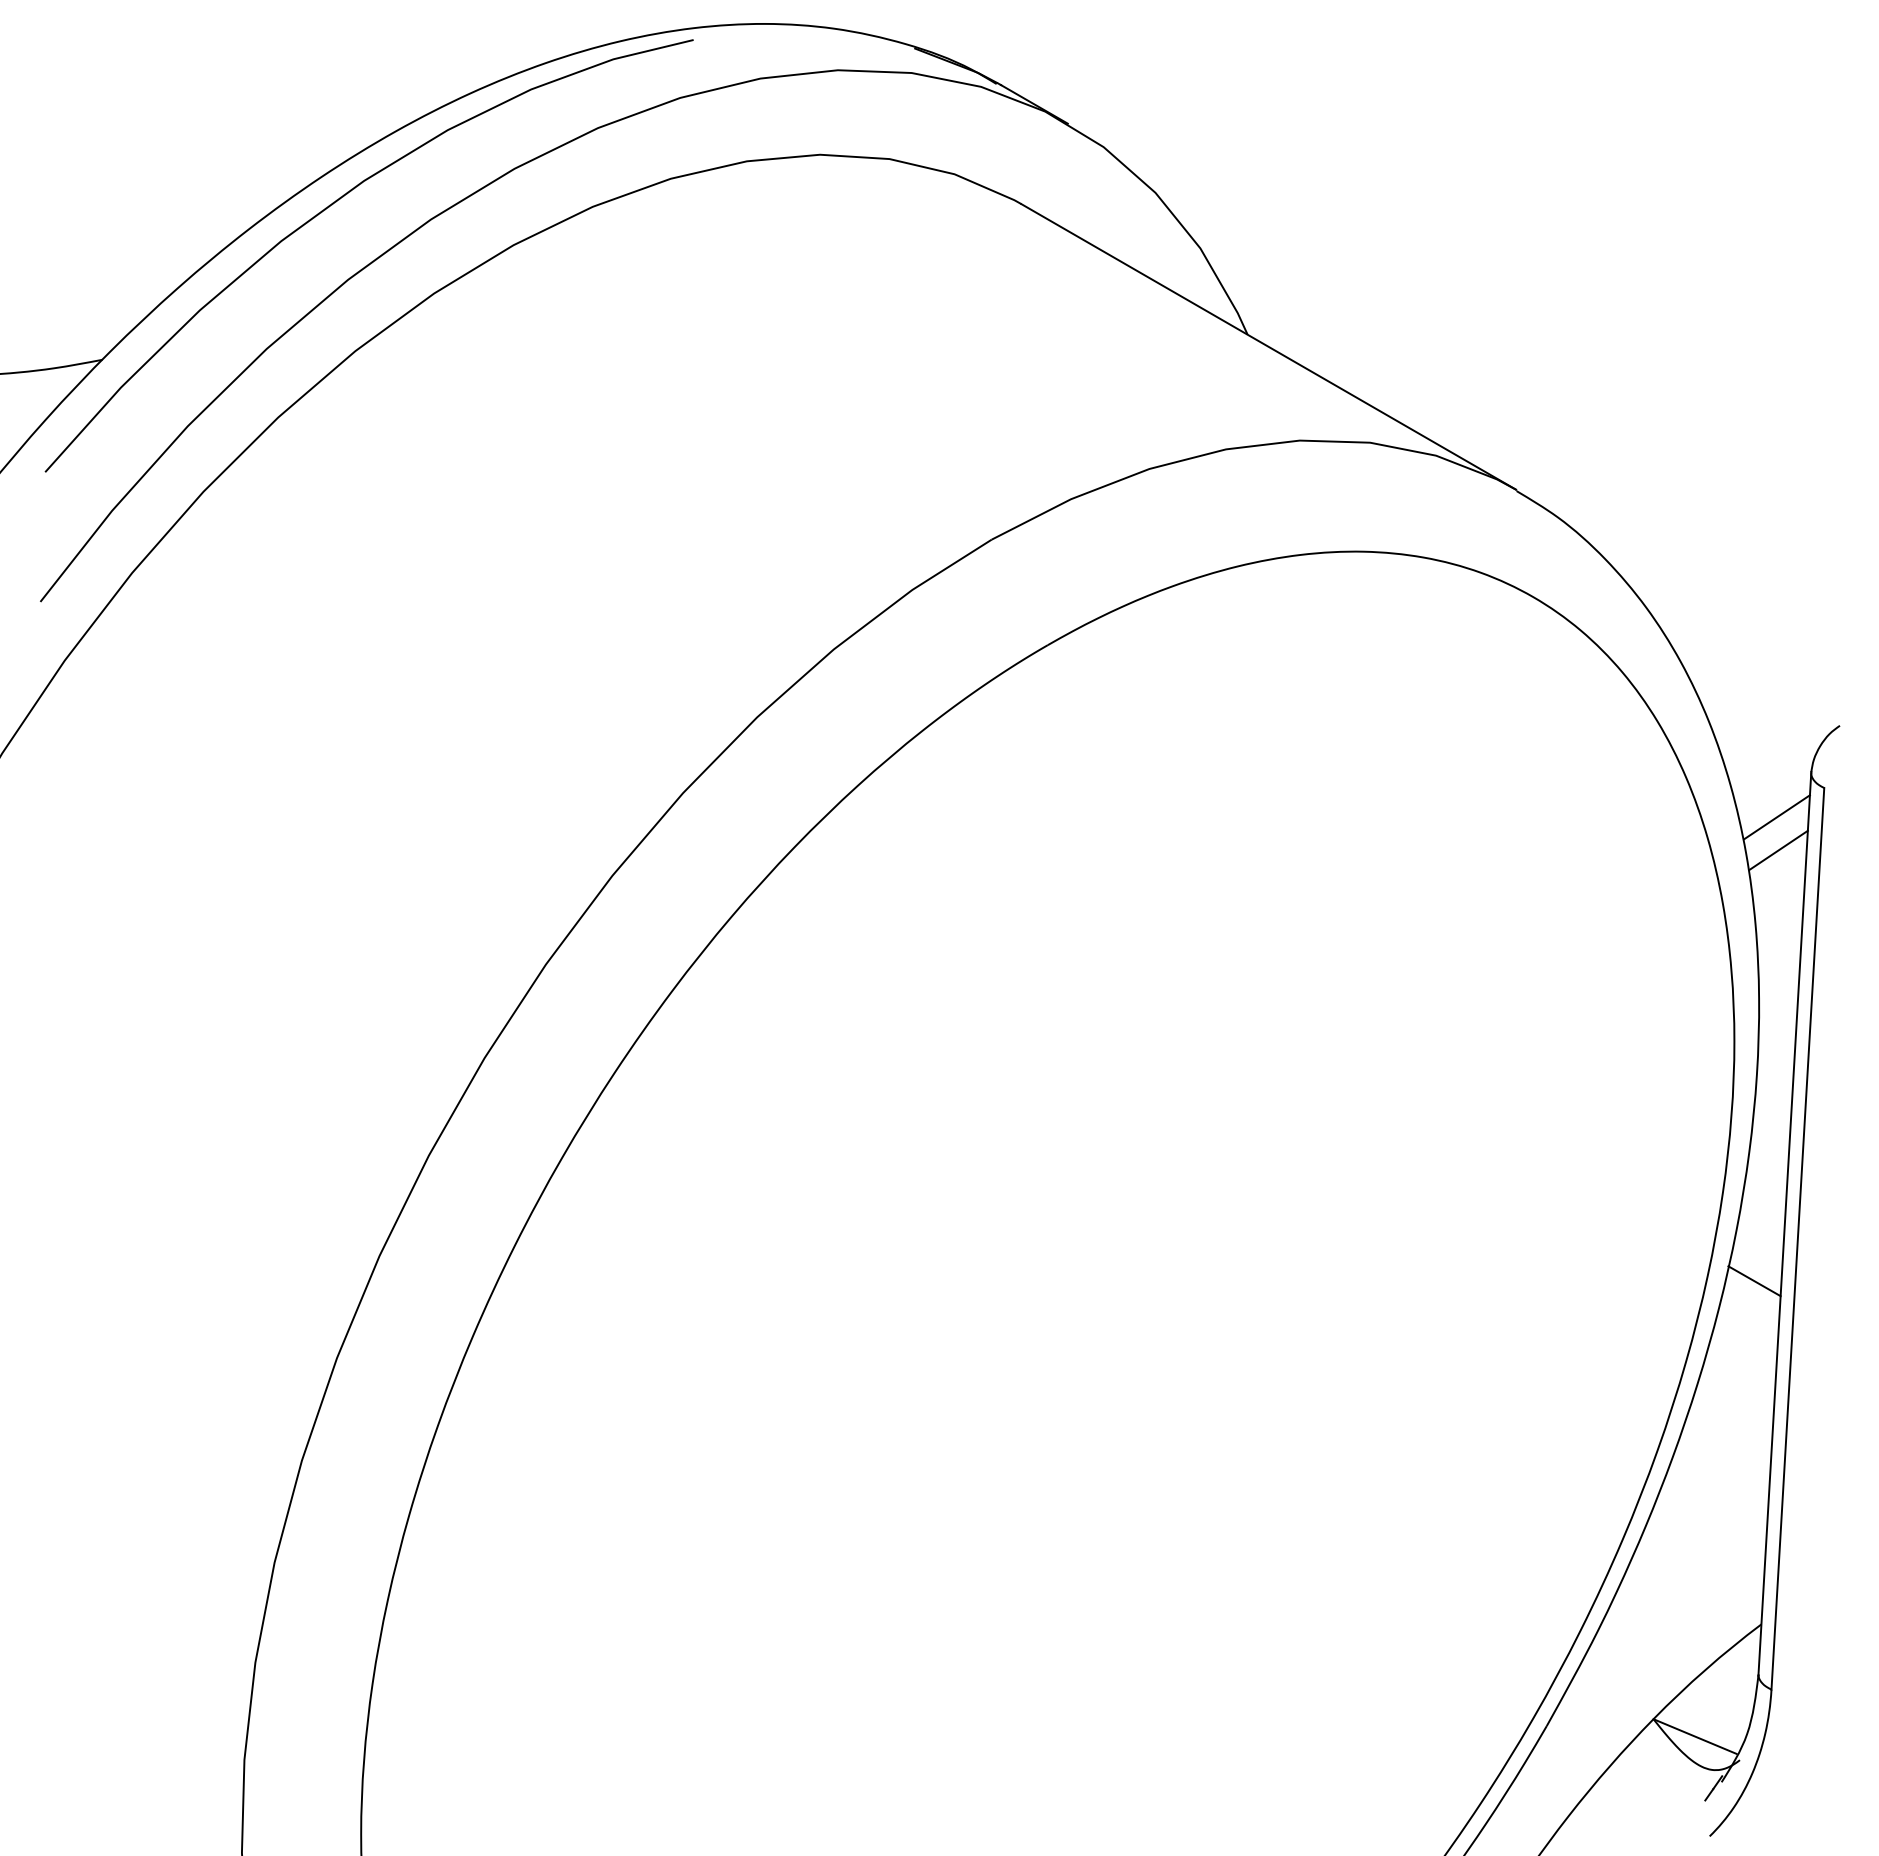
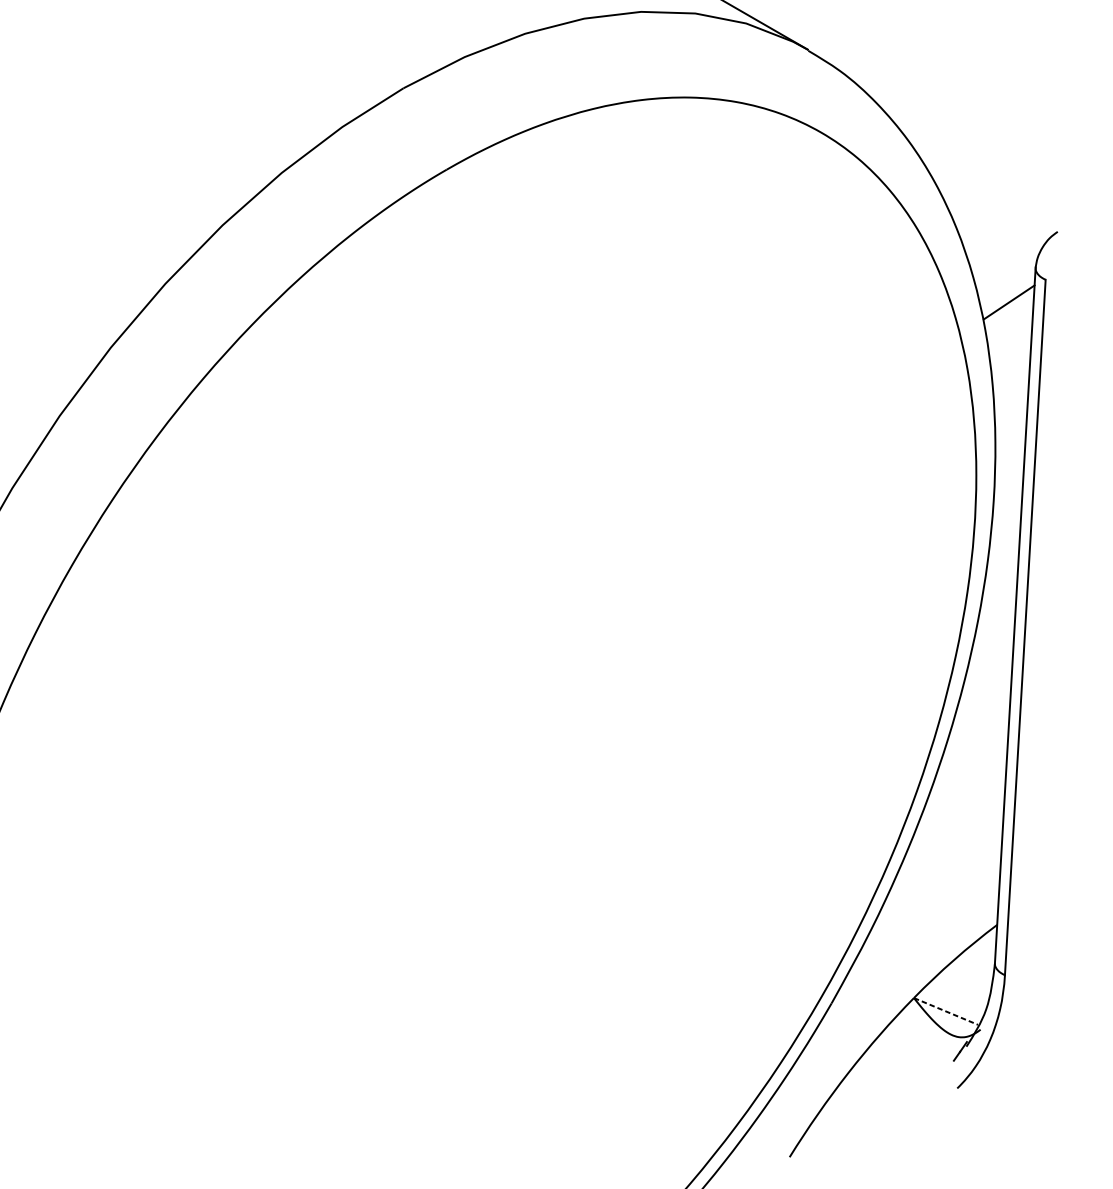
line: (1778, 850) -> (1010, 328), removed
line: (1754, 1281) -> (991, 660), removed
line: (1695, 1736) -> (946, 1011), solid -> dashed

